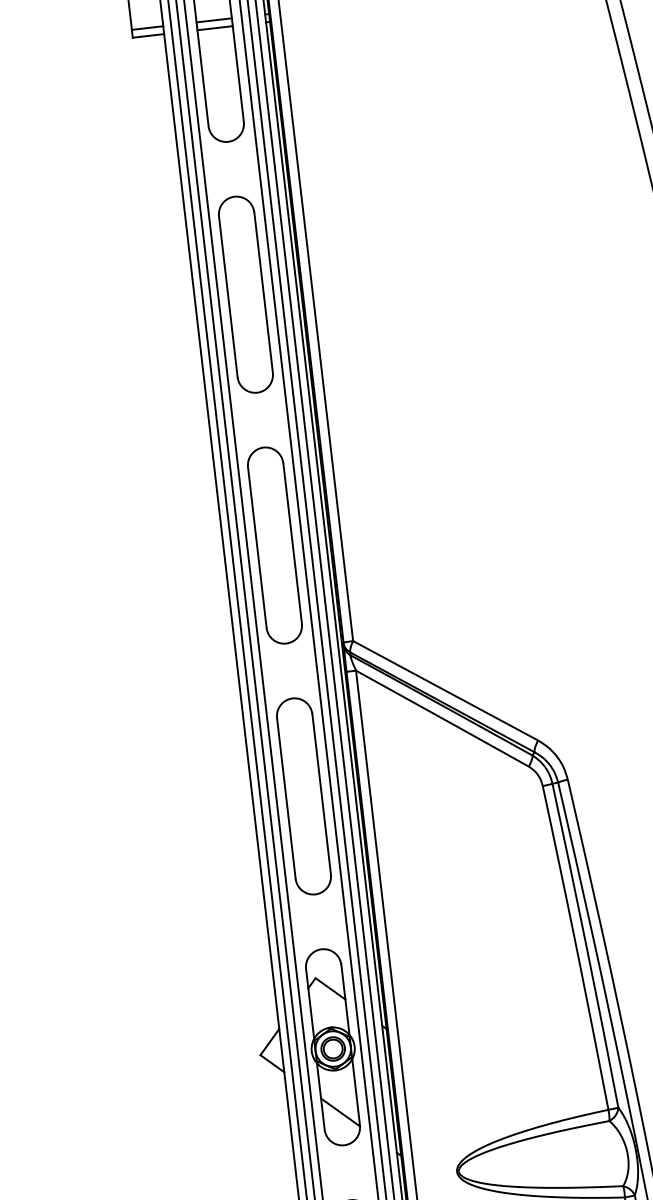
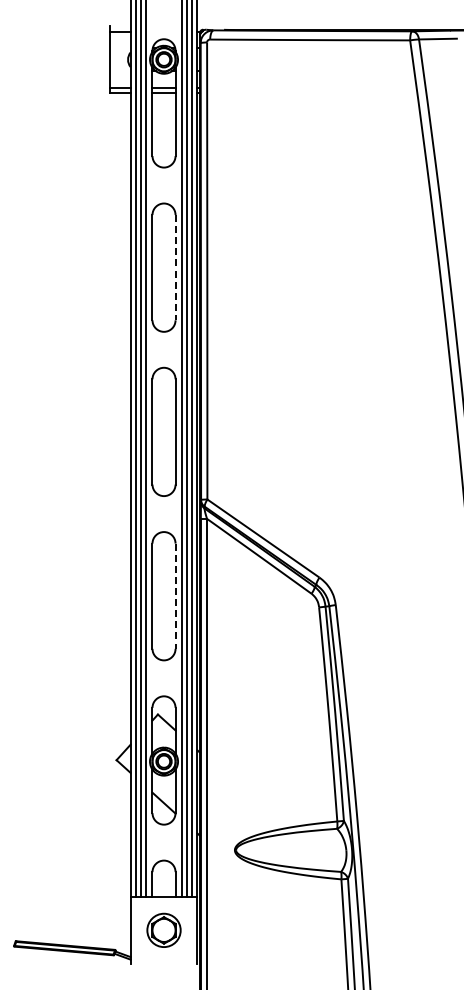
line: (263, 292) -> (175, 267), solid -> dashed
line: (321, 794) -> (175, 596), solid -> dashed

